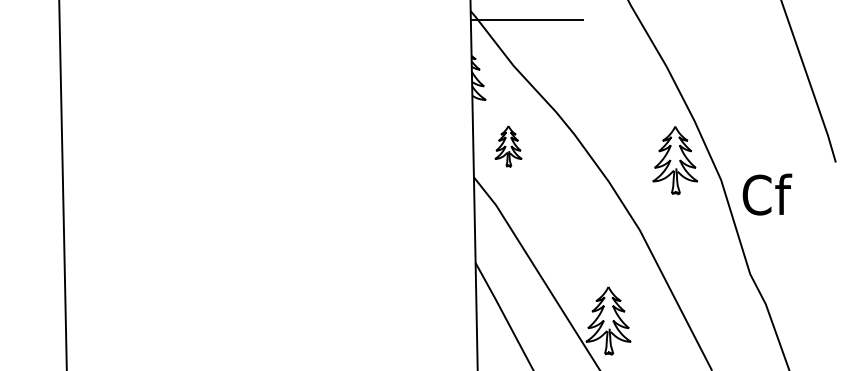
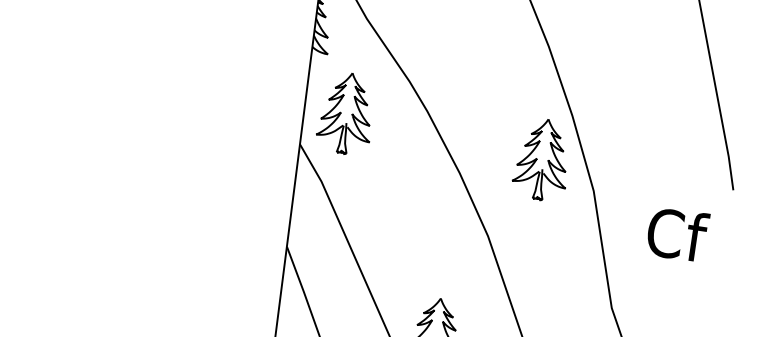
part: (508, 146) -> (346, 113), size x1.67
text: (767, 194) -> (677, 234), moved

